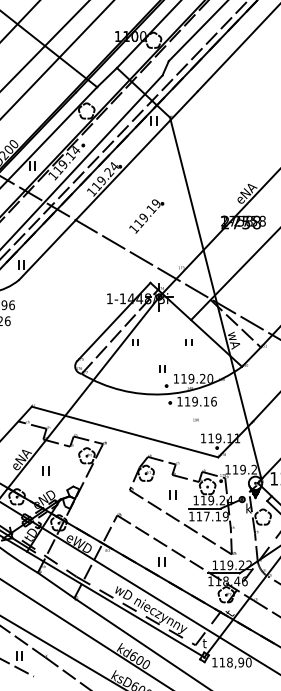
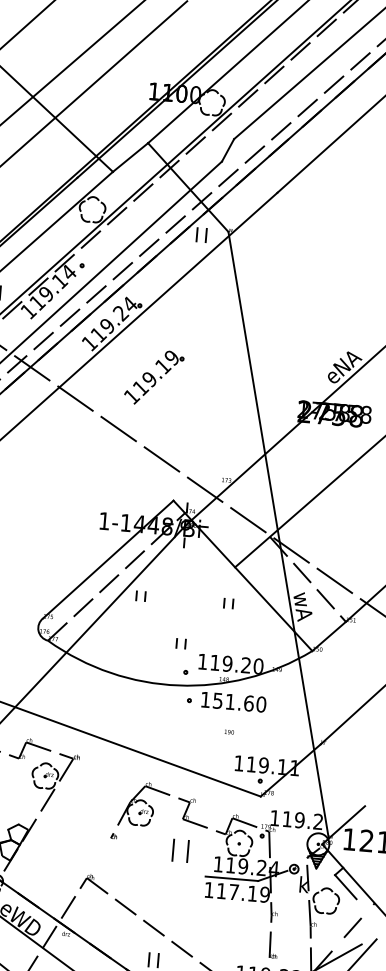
part: (146, 216) -> (154, 377), moved
text: (200, 401) -> (239, 702), 119.16 -> 151.60
part: (172, 494) -> (180, 851), size x1.6
line: (180, 522) -> (189, 898), removed

